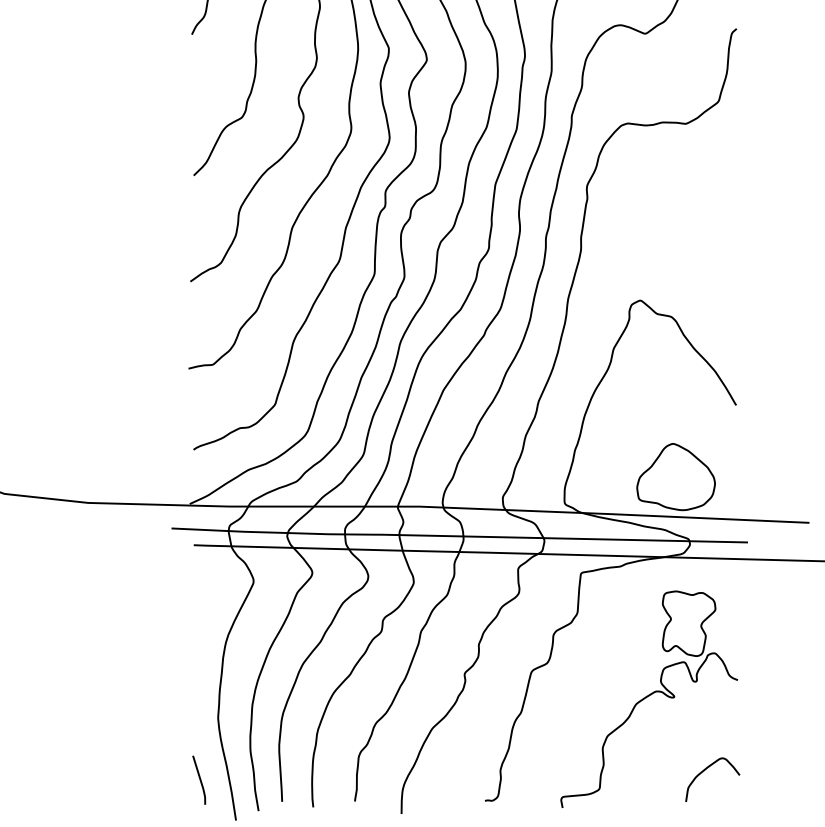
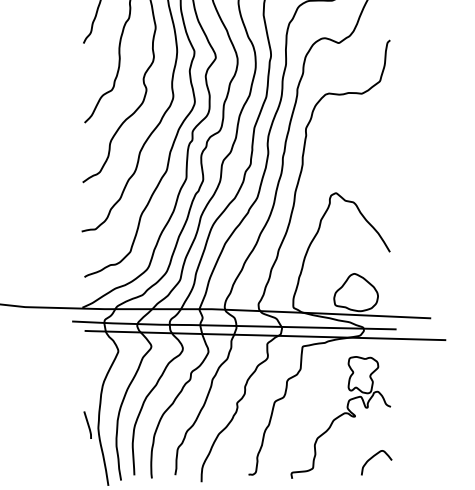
line: (198, 778) -> (87, 424), moved

